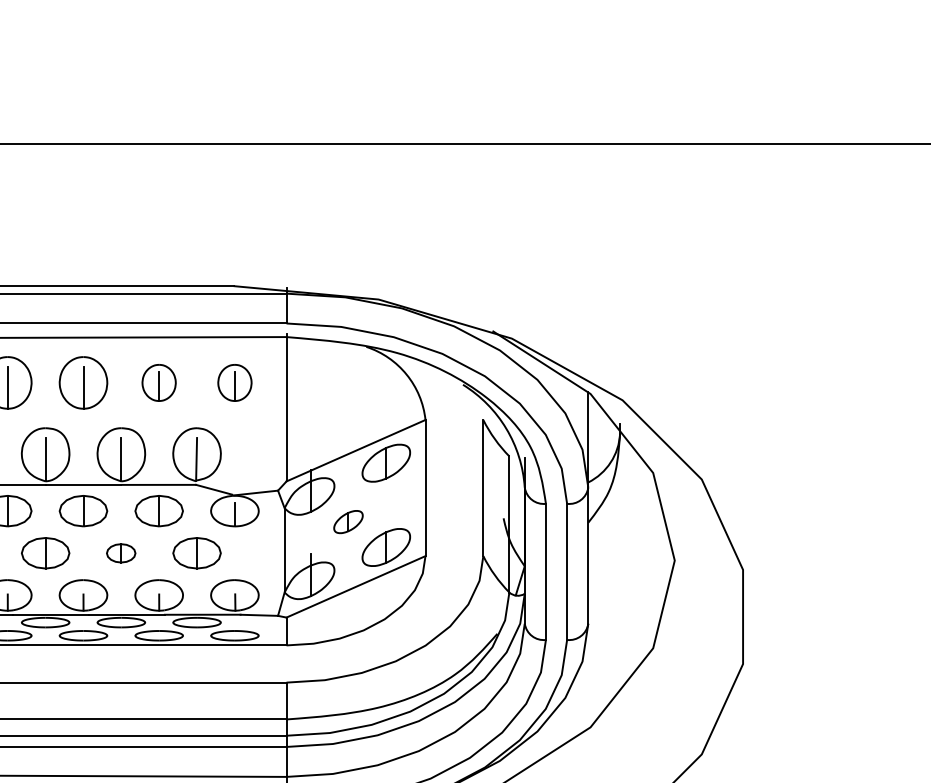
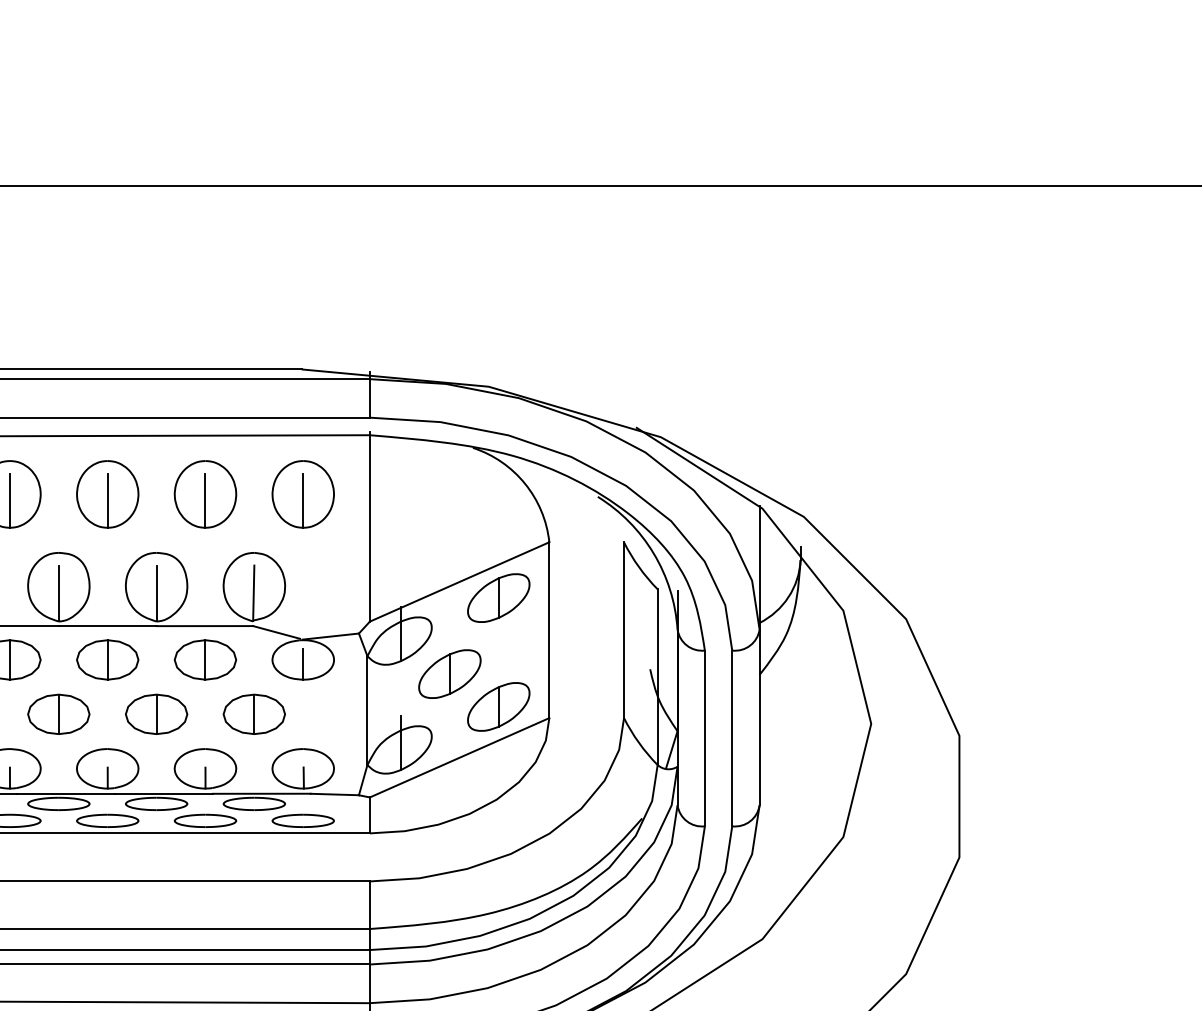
part: (158, 382) -> (204, 493), size x1.43
part: (234, 382) -> (302, 493), size x1.43
part: (348, 521) -> (449, 673), size x1.67
part: (120, 553) -> (155, 714), size x1.67

